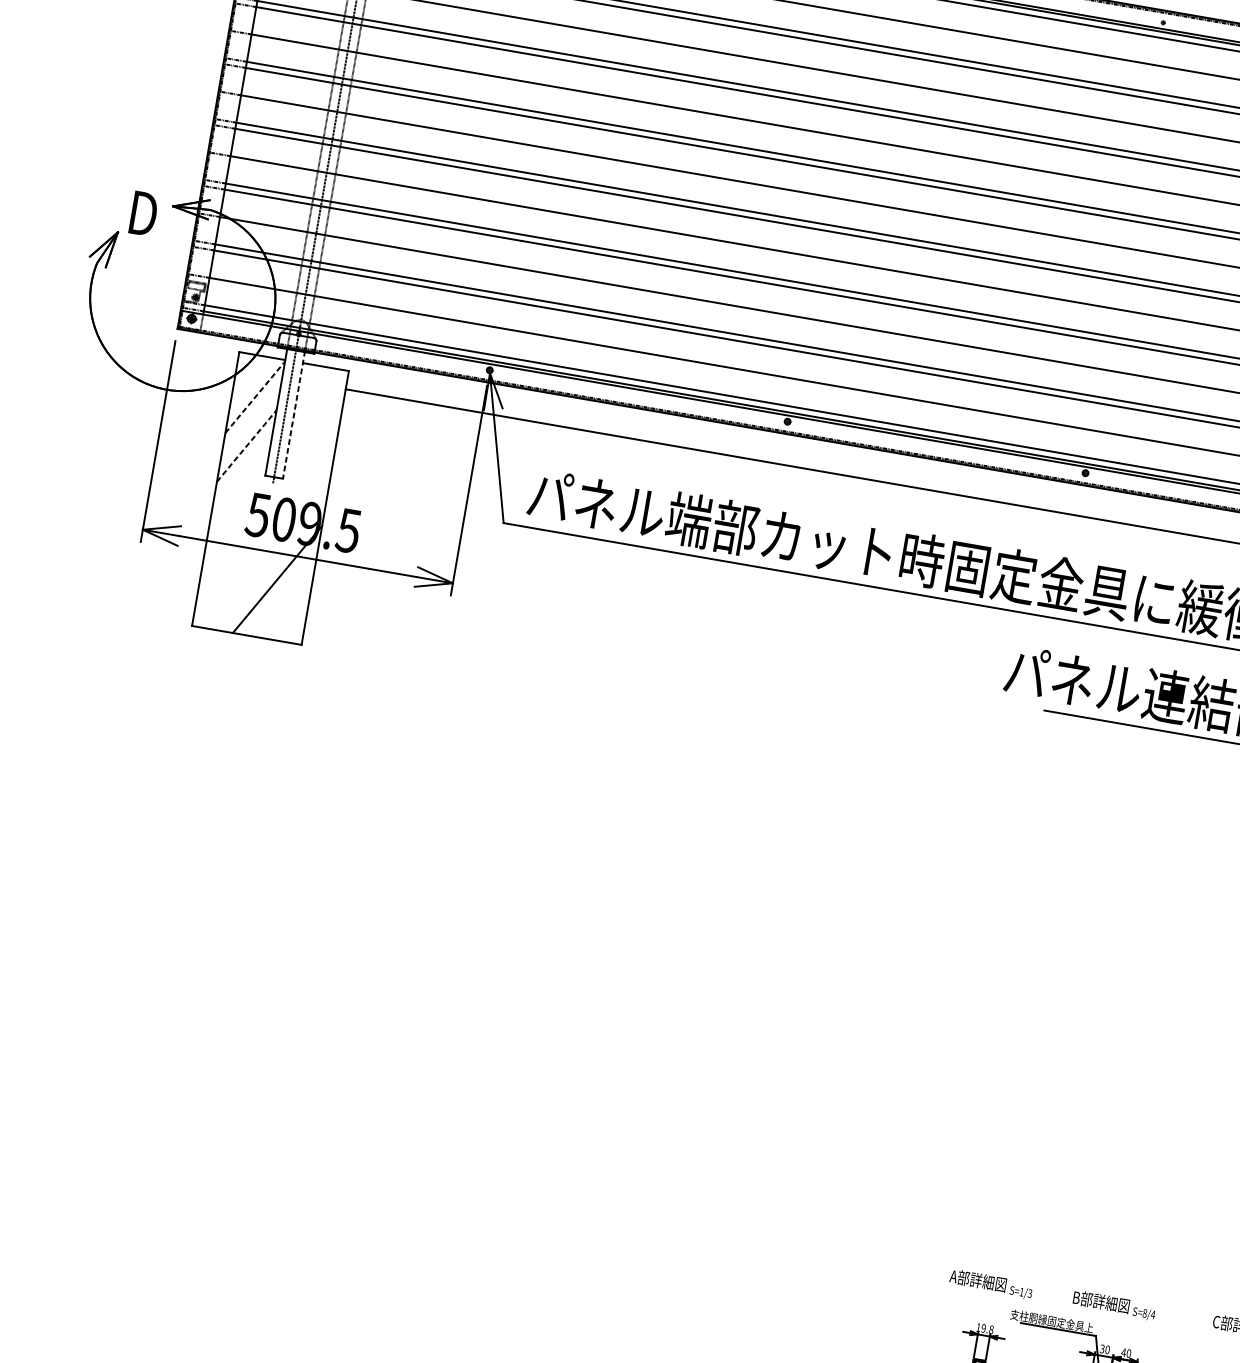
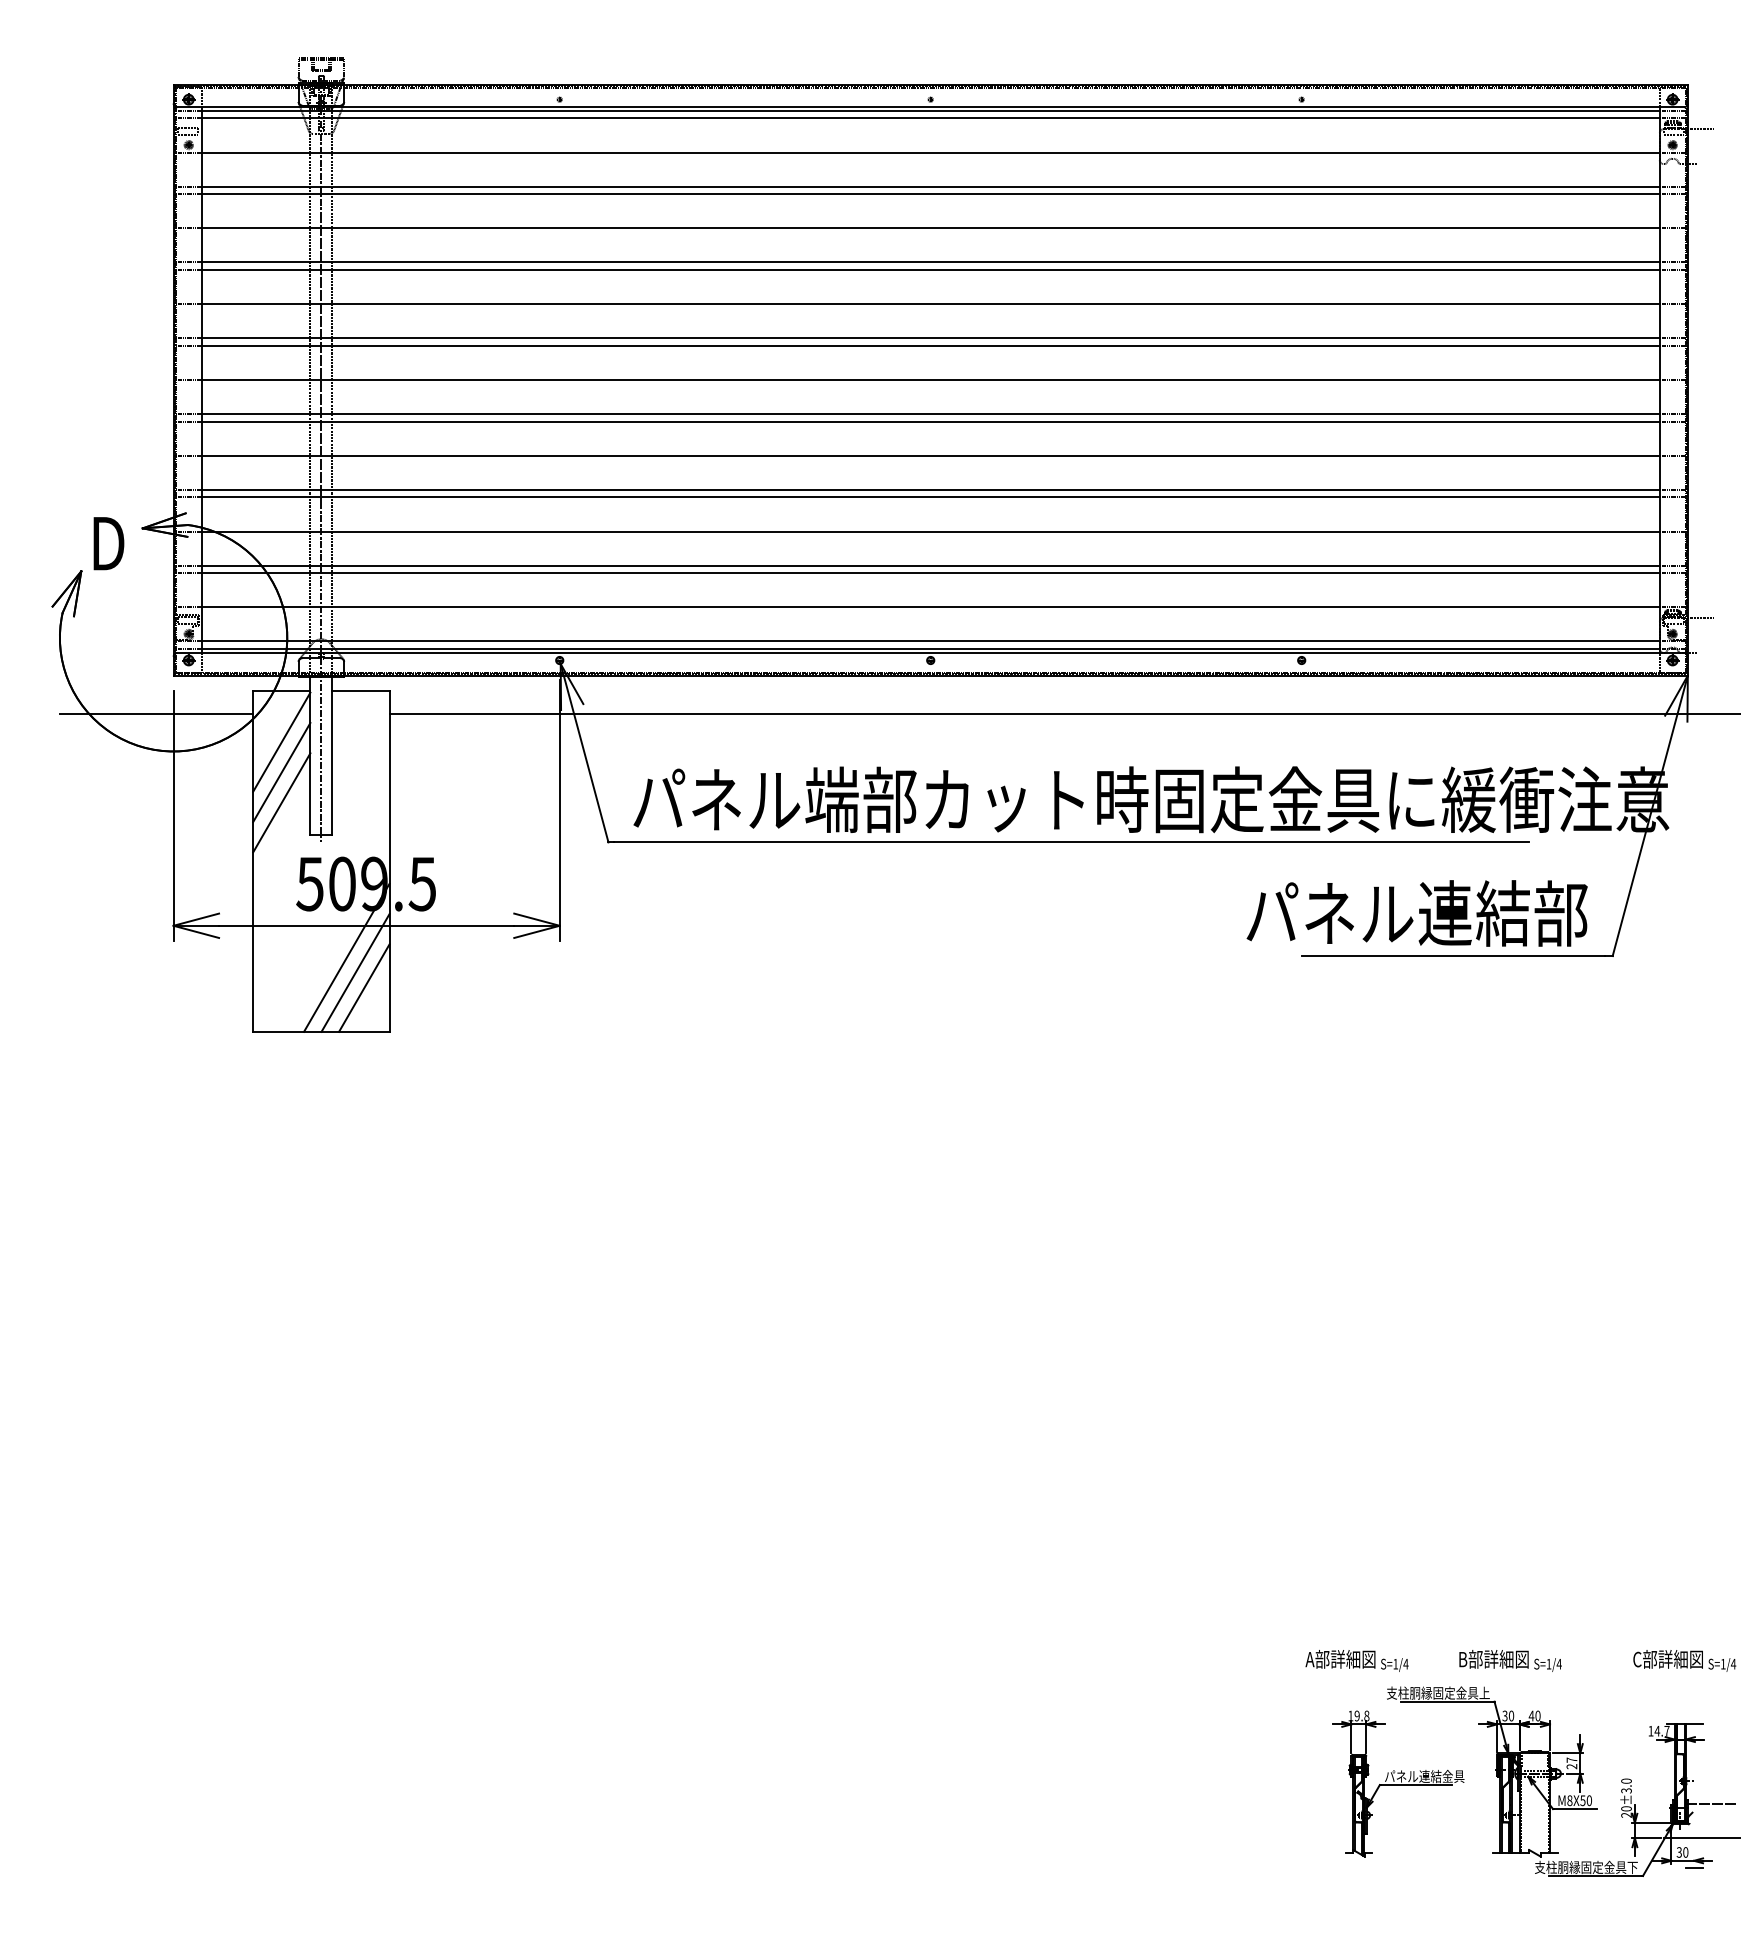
line: (158, 356) -> (156, 713), added
line: (255, 396) -> (282, 741), dashed -> solid
line: (294, 415) -> (332, 755), dashed -> solid
line: (250, 421) -> (281, 772), added
line: (247, 445) -> (282, 802), dashed -> solid
line: (282, 592) -> (355, 972), added
line: (287, 605) -> (364, 987), added
text: (1029, 1293) -> (1405, 1663), S=1/3 -> S=1/4
text: (1144, 1312) -> (1548, 1663), S=8/4 -> S=1/4

